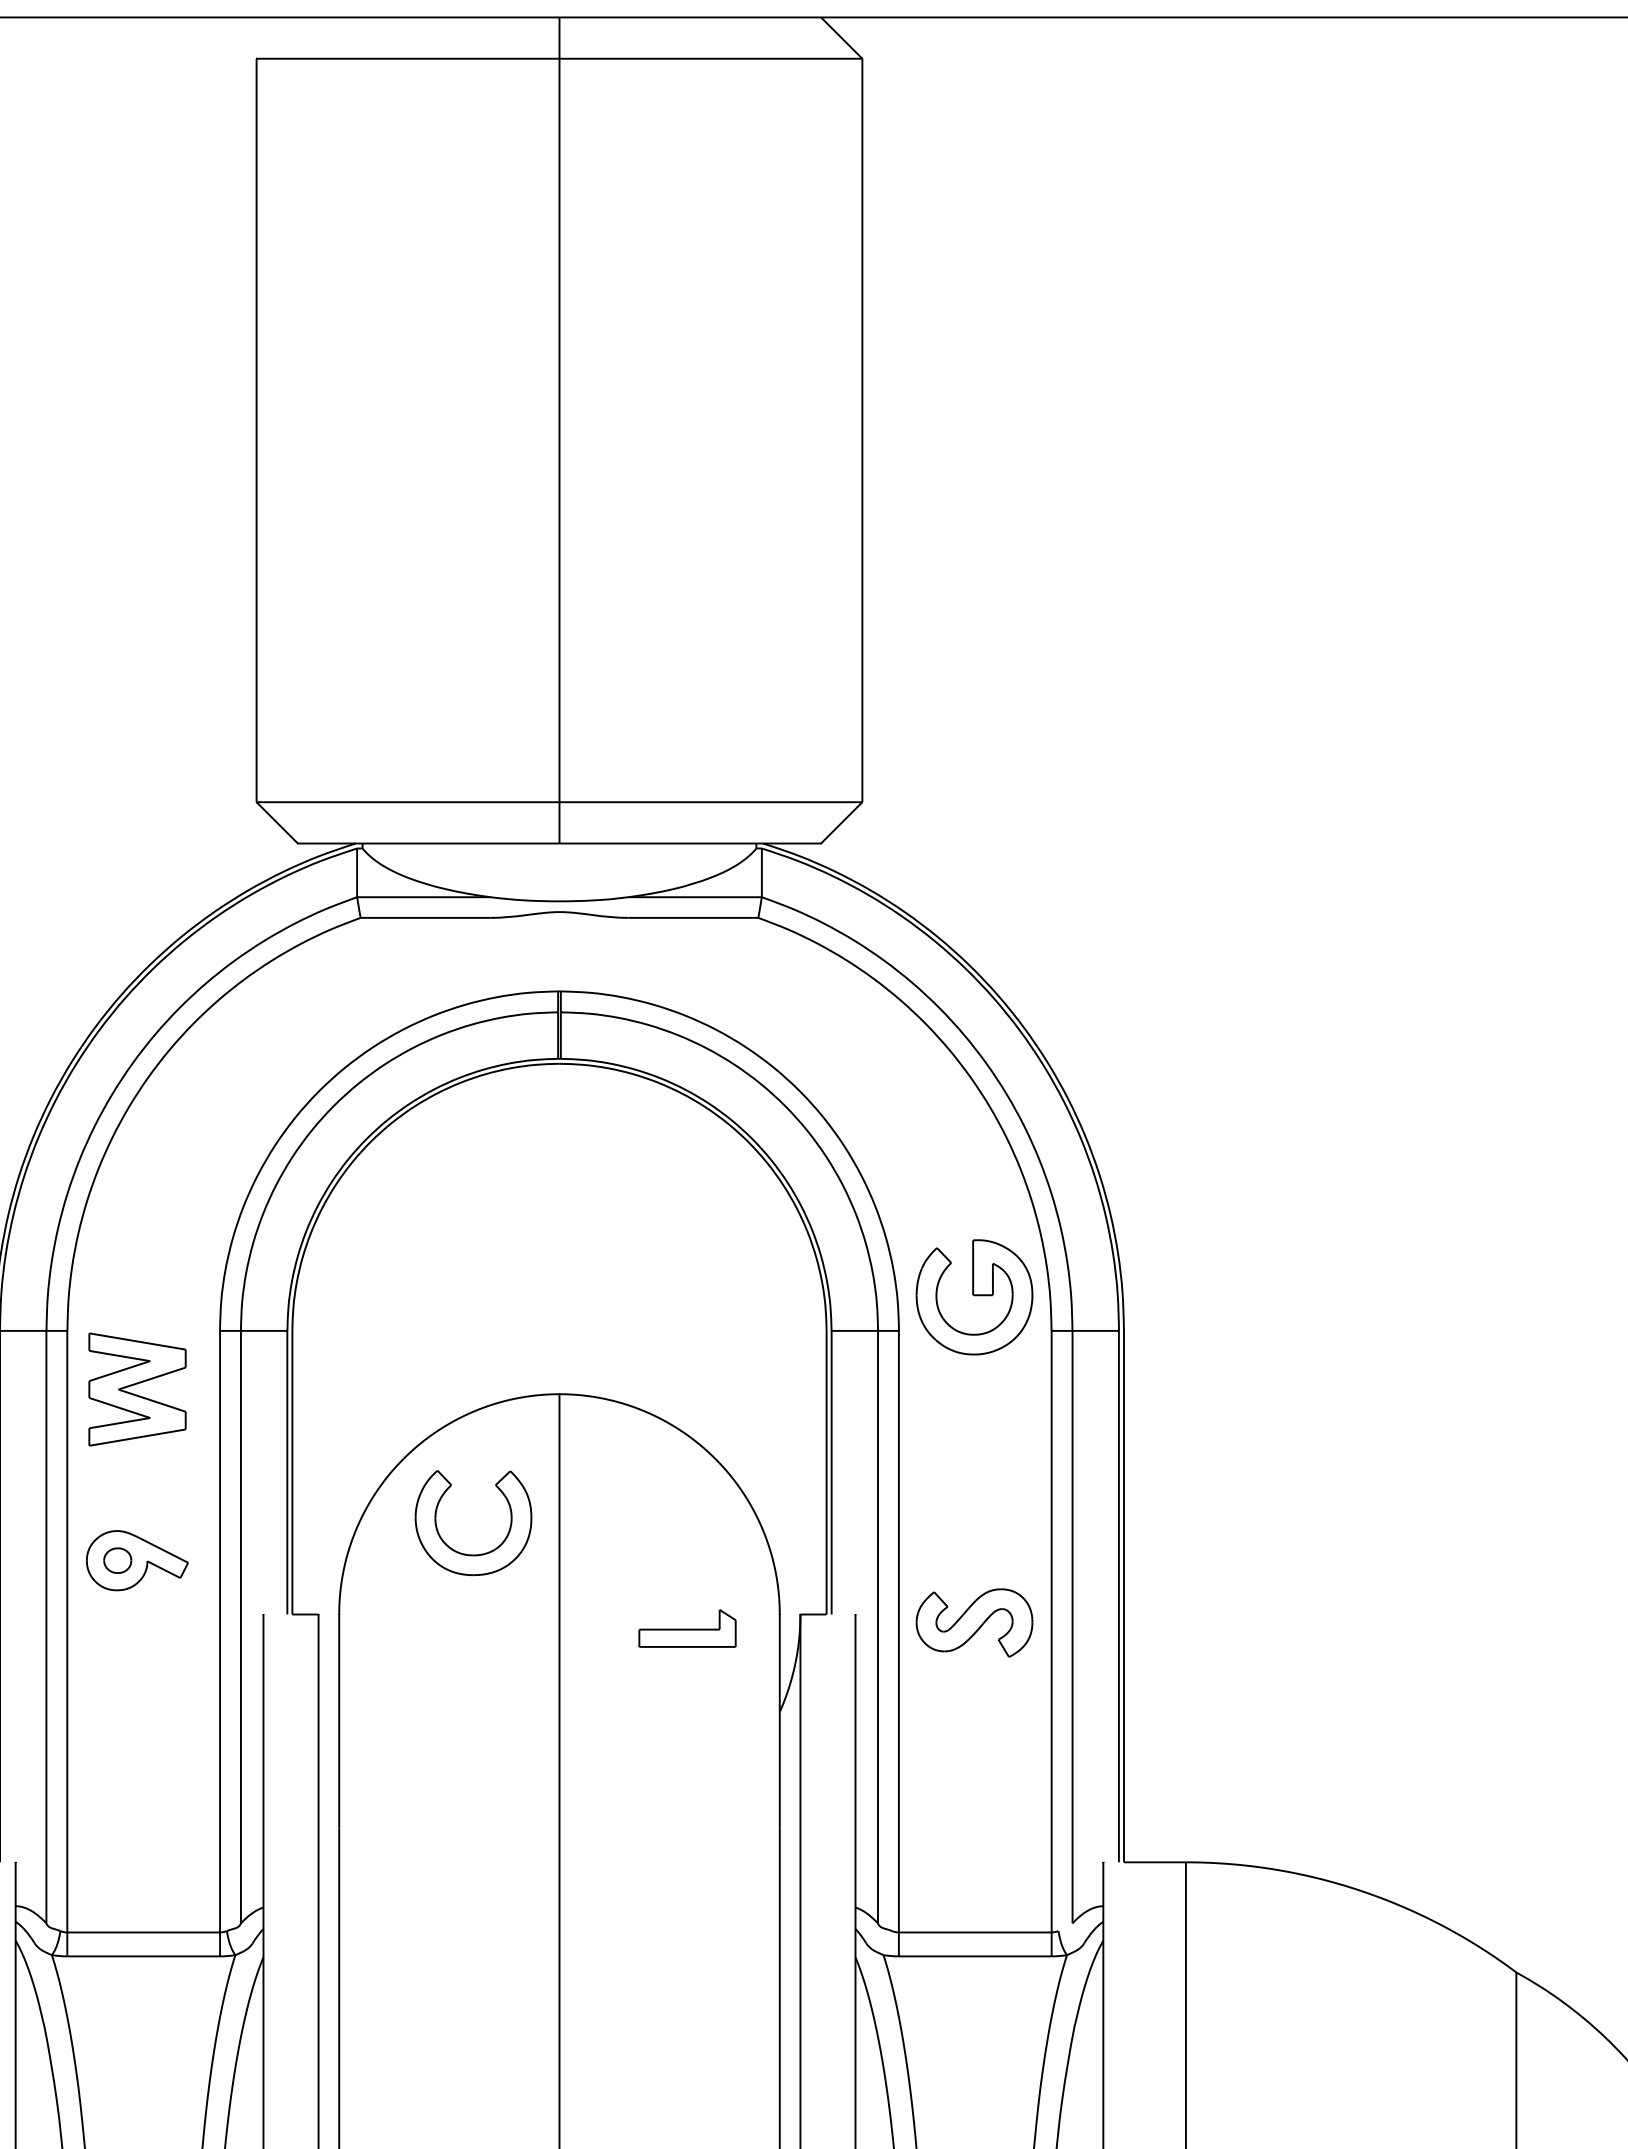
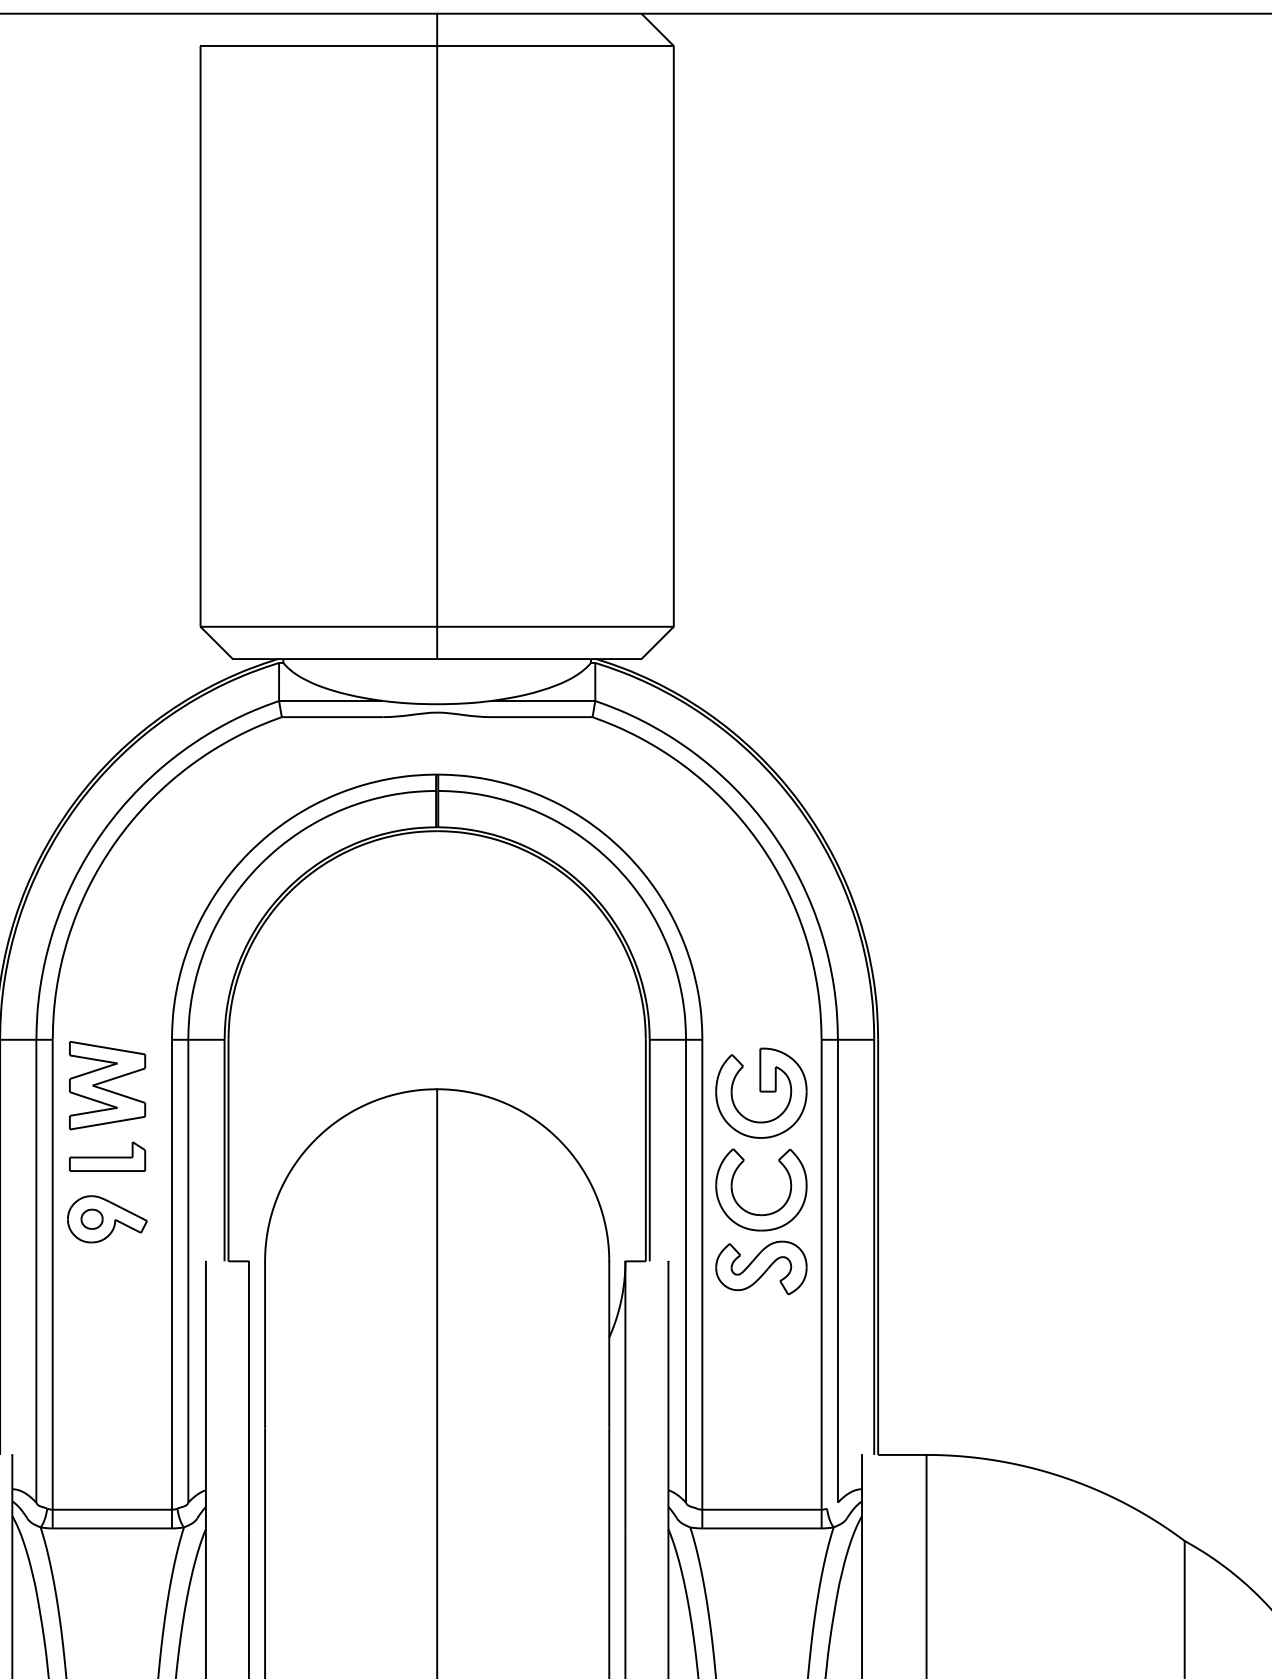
part: (974, 1297) -> (761, 1093), moved
part: (473, 1554) -> (761, 1214), moved
part: (687, 1628) -> (107, 1156), moved

